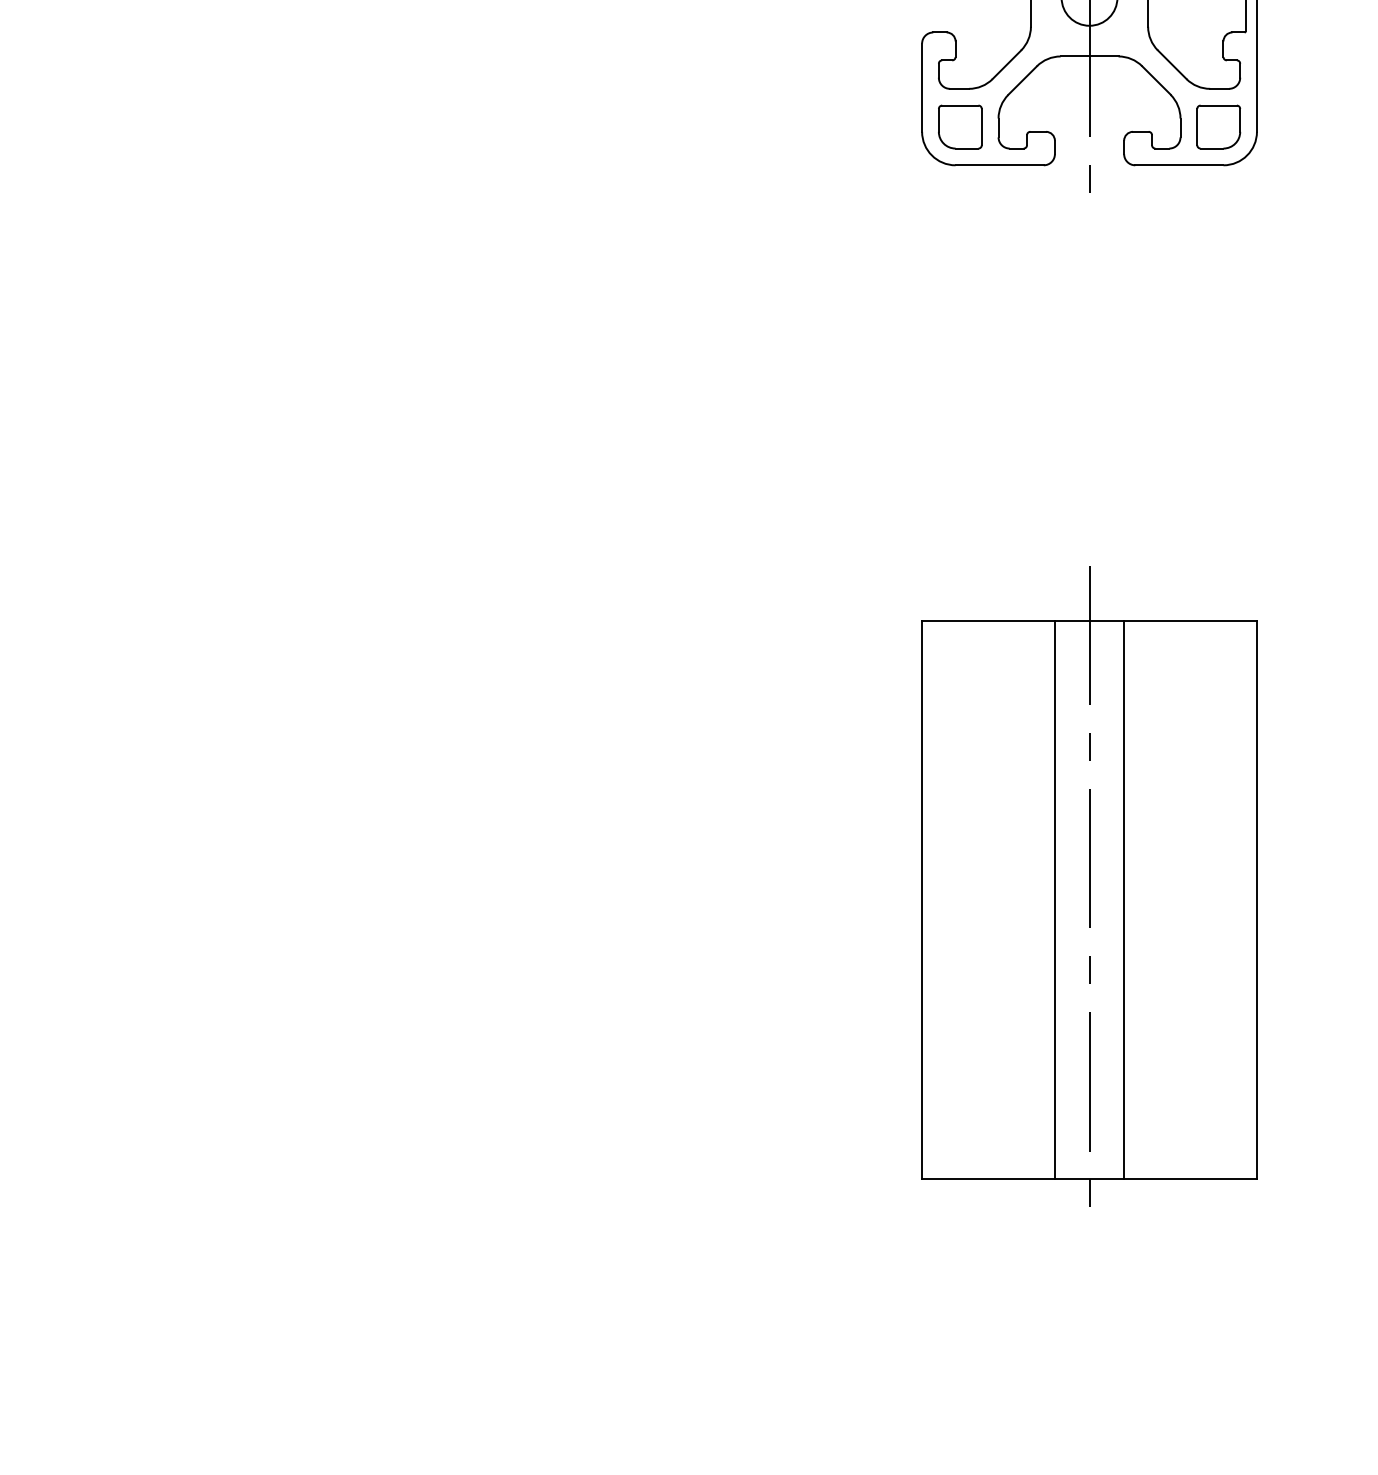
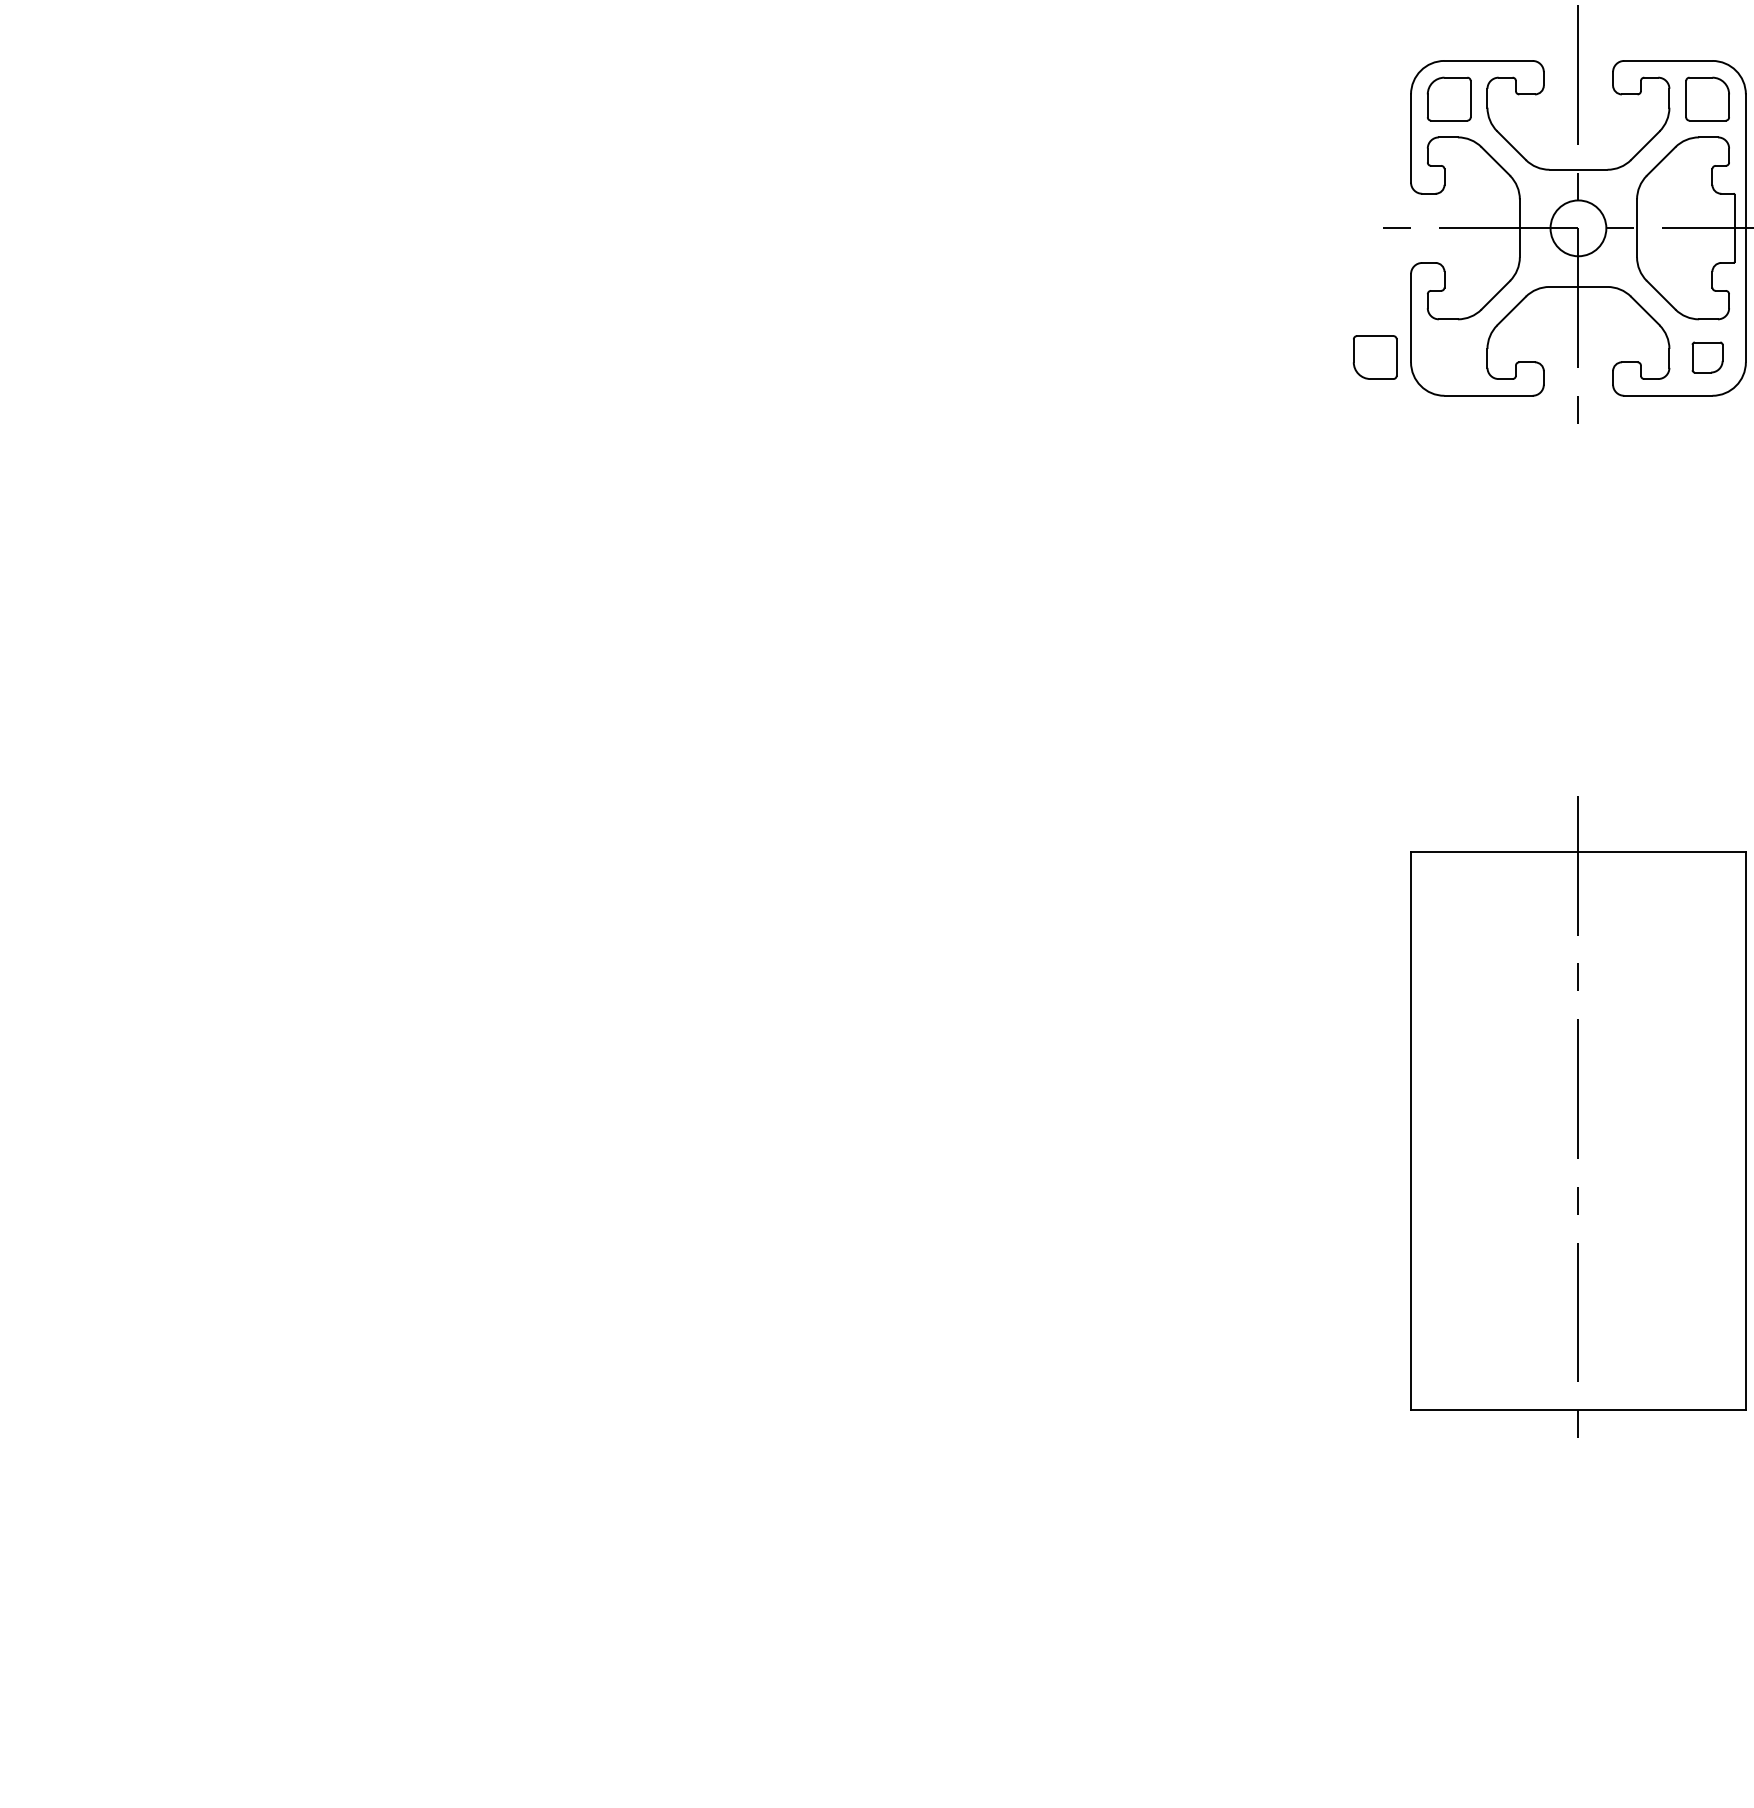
part: (959, 127) -> (1374, 357), moved
part: (1218, 127) -> (1707, 357), size x0.7
line: (1054, 900) -> (1543, 1130), removed
line: (1124, 900) -> (1613, 1130), removed

